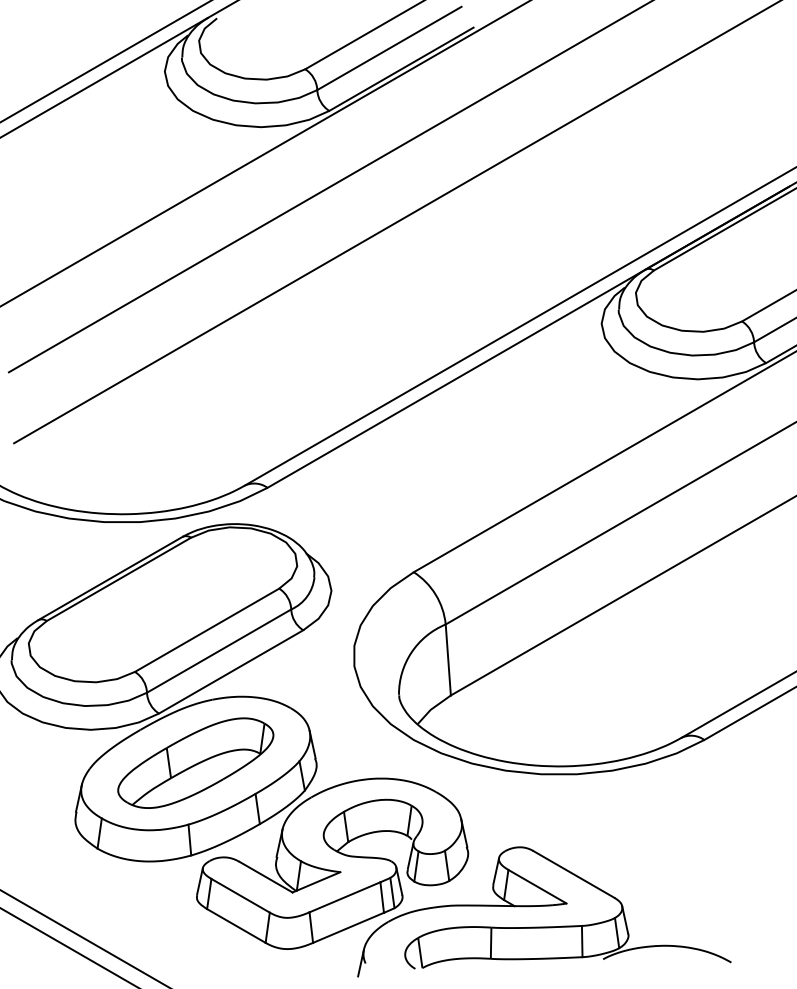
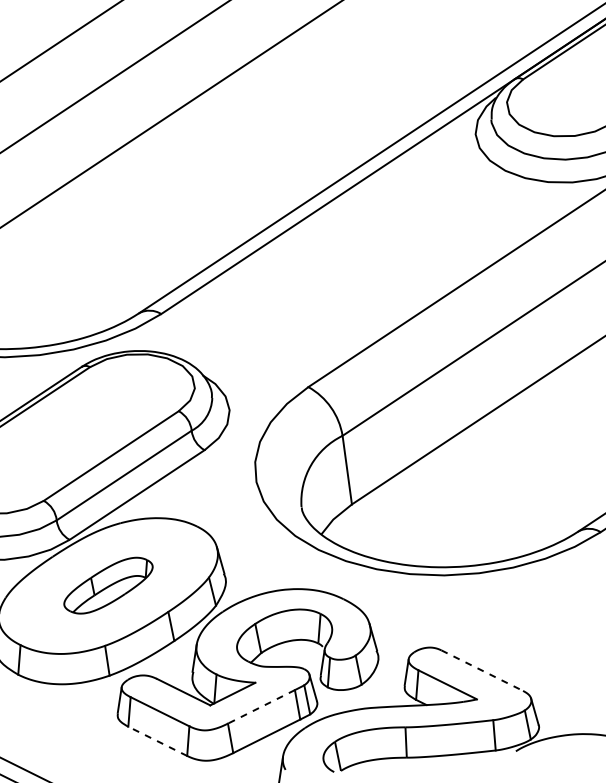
part: (195, 762) -> (108, 585), size x0.6
line: (573, 874) -> (481, 670), solid -> dashed
line: (344, 897) -> (260, 707), solid -> dashed
line: (236, 925) -> (157, 740), solid -> dashed

